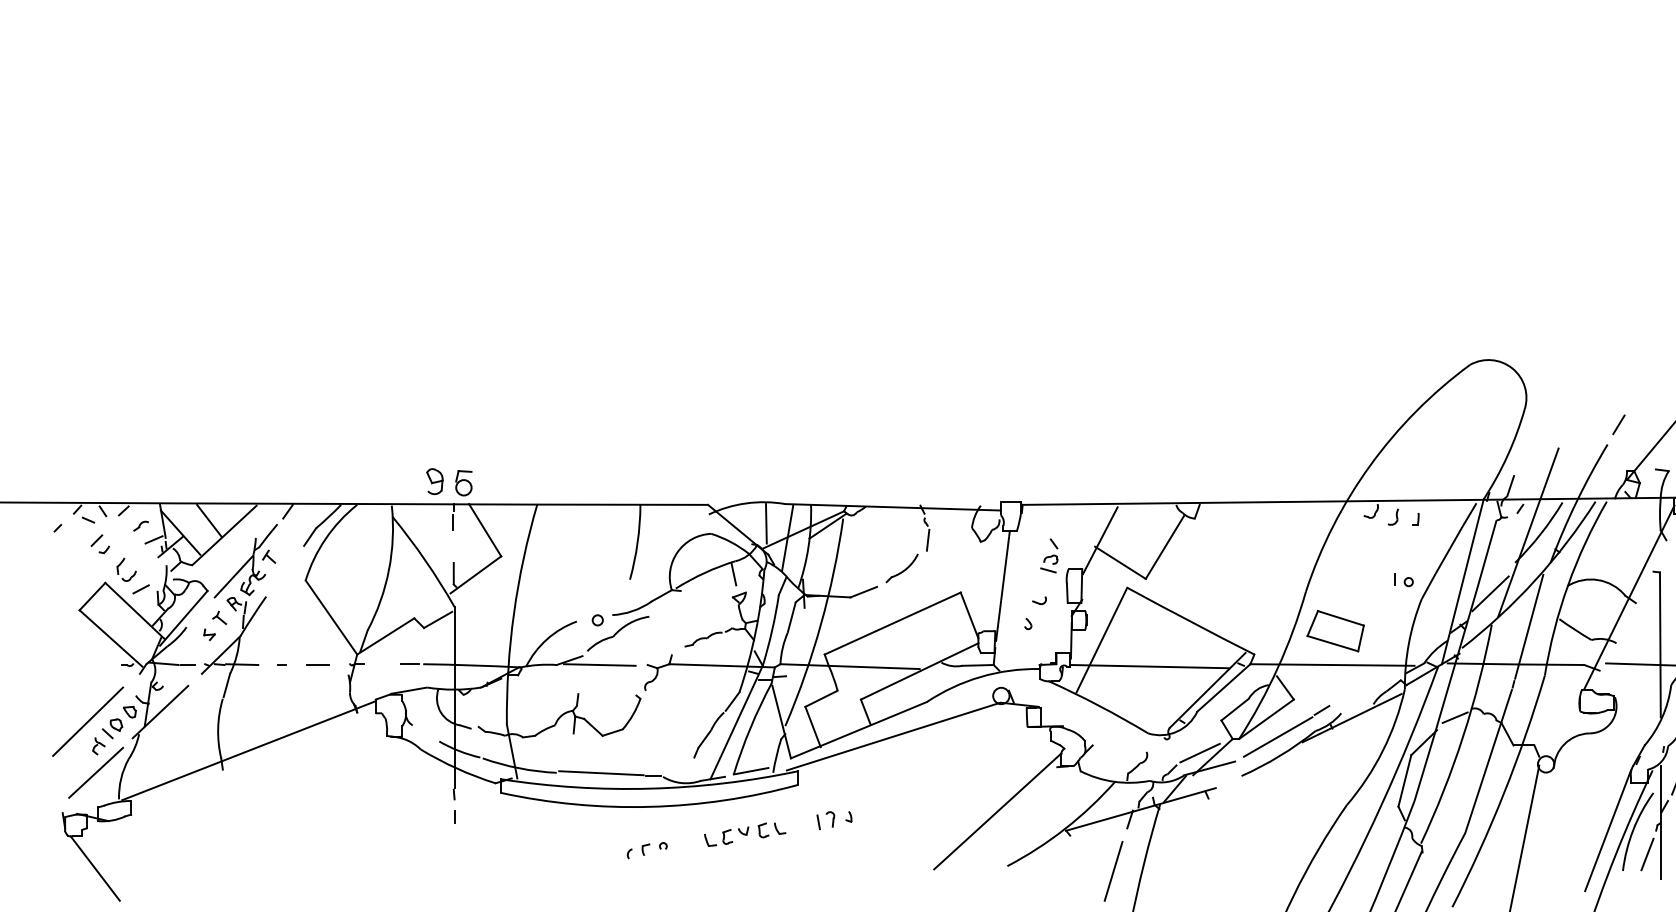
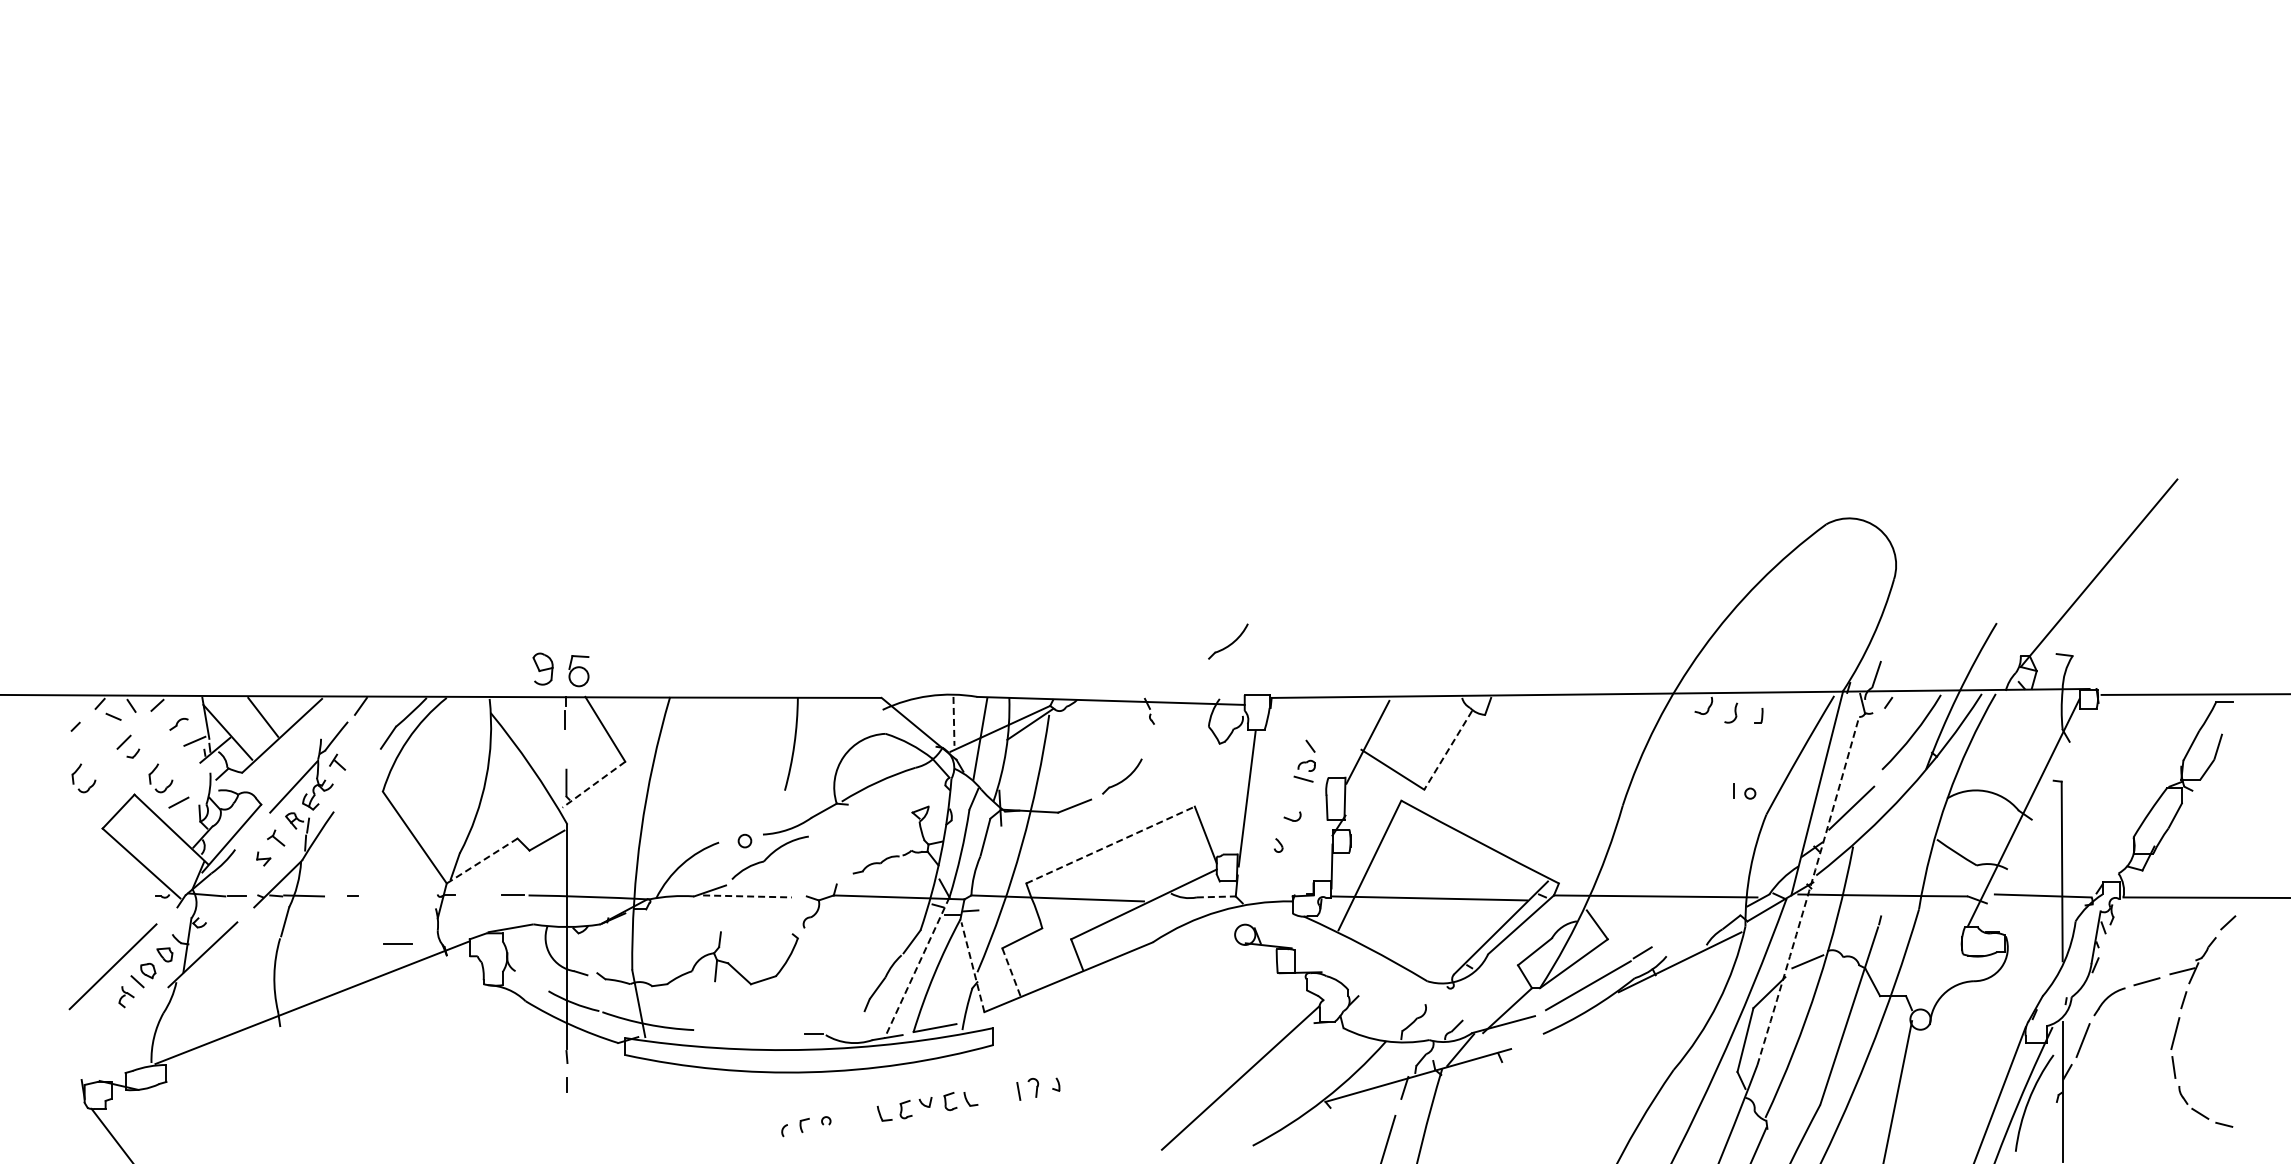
line: (1618, 424) -> (2010, 598), removed
part: (987, 459) -> (1228, 641), added
line: (766, 523) -> (953, 721), solid -> dashed
line: (1528, 532) -> (1898, 732), removed
line: (927, 540) -> (1153, 741), removed
line: (1164, 547) -> (1447, 750), solid -> dashed
part: (59, 564) -> (77, 771), added
line: (733, 573) -> (913, 783), removed
line: (475, 574) -> (593, 784), solid -> dashed
line: (892, 623) -> (1110, 845), solid -> dashed
line: (1529, 626) -> (1899, 848), removed
part: (1335, 631) -> (1659, 854), removed
line: (386, 636) -> (482, 861), solid -> dashed
arc: (1456, 661) -> (1809, 891), solid -> dashed
line: (317, 664) -> (397, 943), moved
line: (600, 665) -> (748, 896), solid -> dashed
line: (978, 665) -> (1216, 896), solid -> dashed
line: (781, 721) -> (972, 966), solid -> dashed
line: (736, 723) -> (916, 968), solid -> dashed
line: (812, 727) -> (1011, 973), solid -> dashed
line: (893, 736) -> (1111, 985), removed
line: (1200, 752) -> (1491, 1005), removed
line: (95, 773) -> (122, 1030), removed
line: (601, 773) -> (749, 1030), removed
line: (1646, 853) -> (2045, 1130), removed

